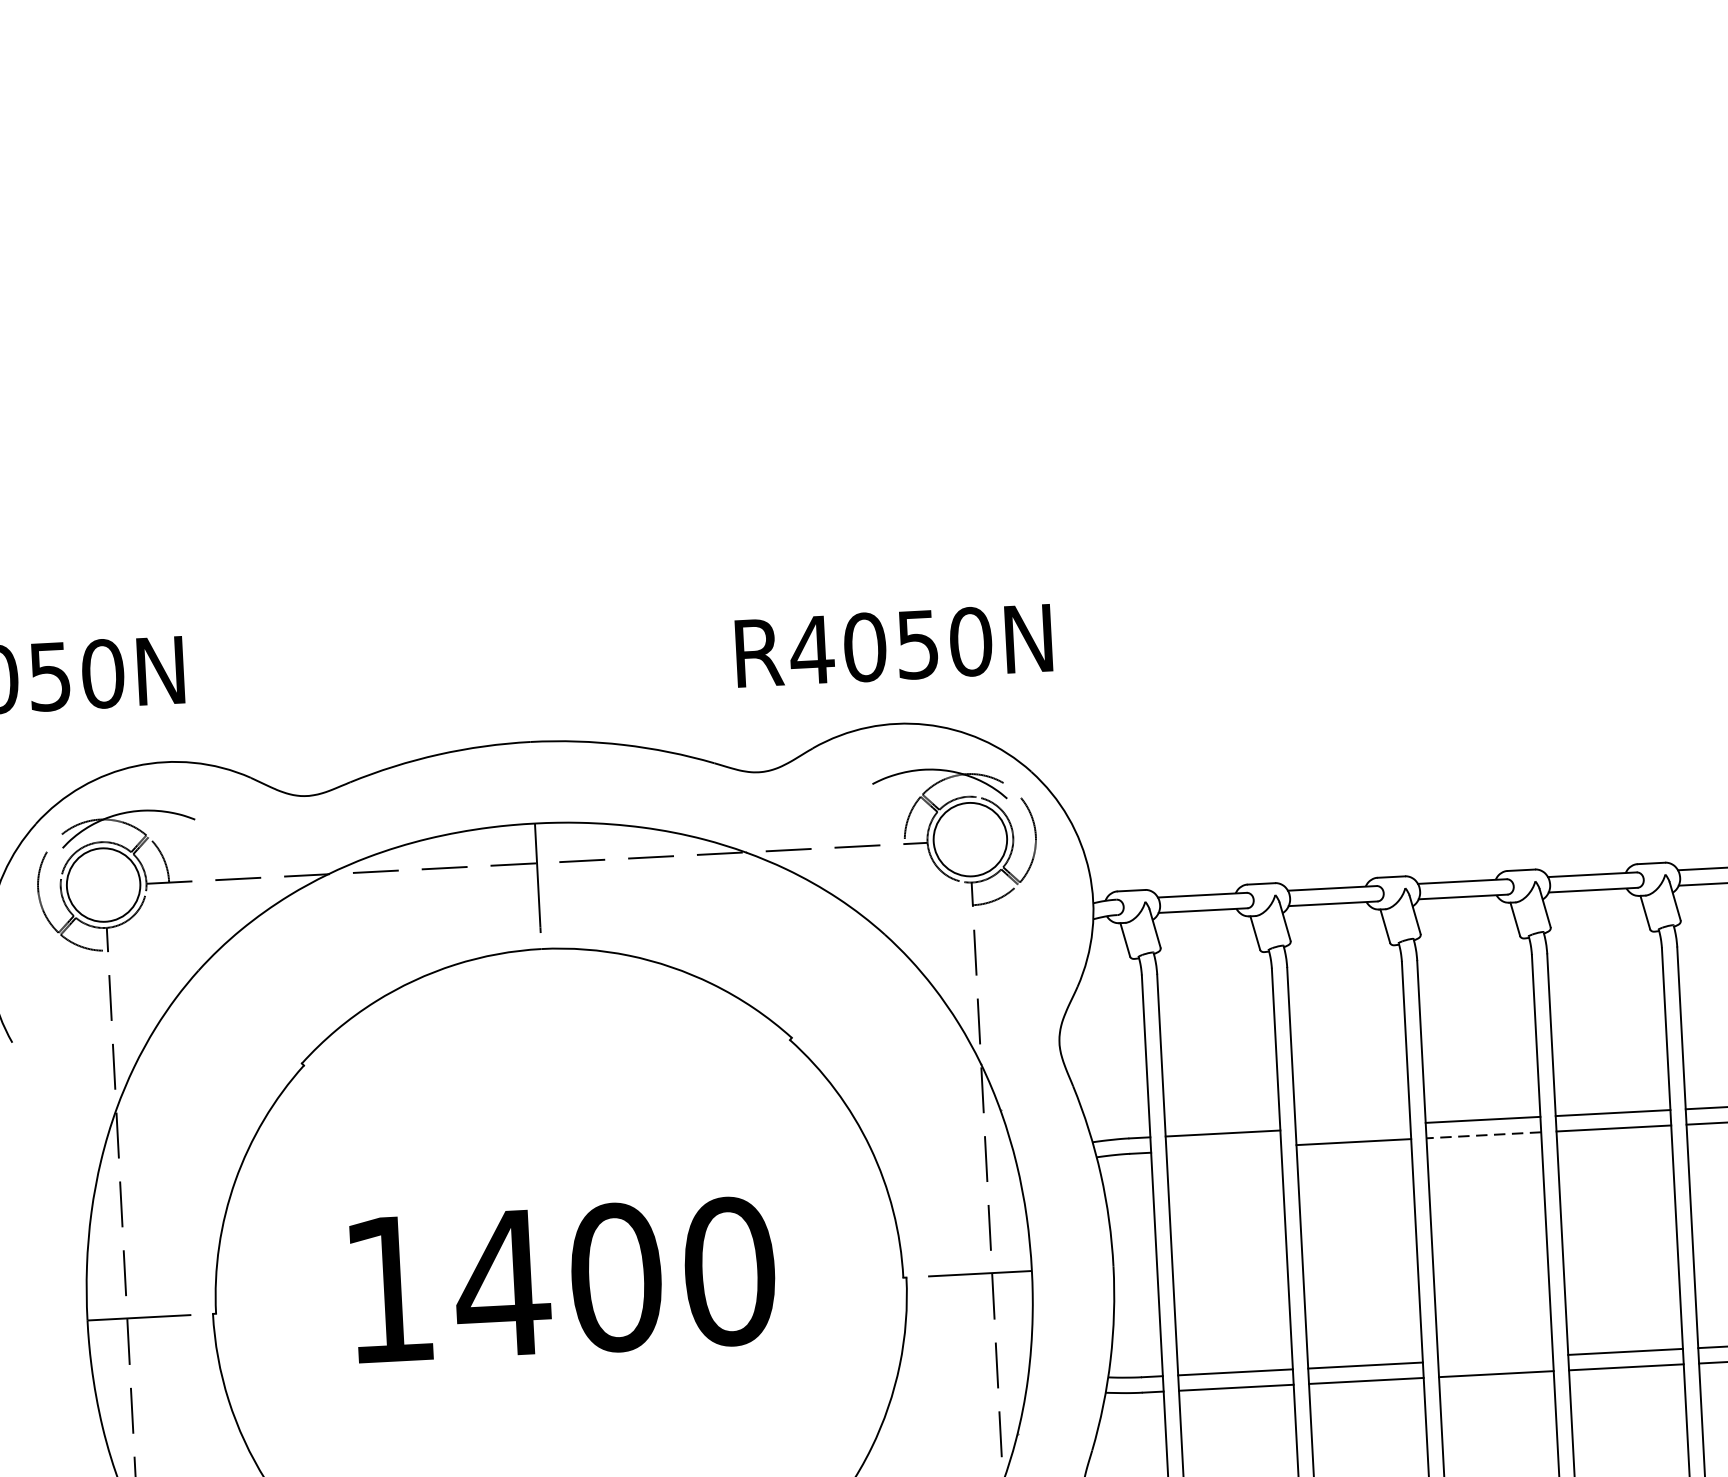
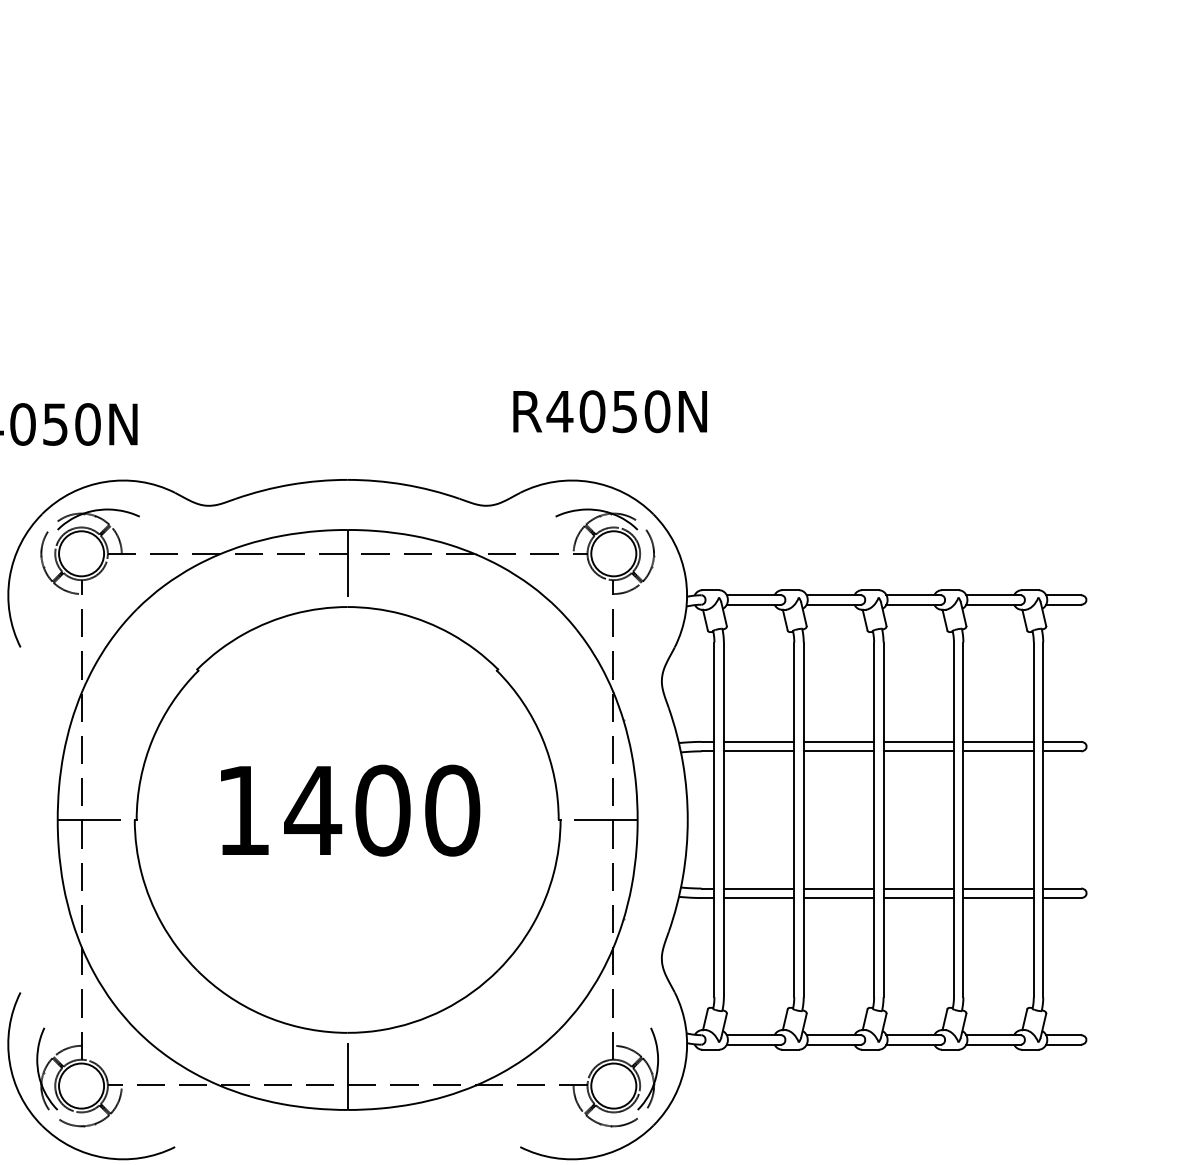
text: (892, 645) -> (609, 411), moved
line: (1352, 1126) -> (838, 741), added
line: (1483, 1135) -> (918, 751), dashed -> solid
line: (1222, 1149) -> (758, 751), added
line: (1495, 1358) -> (918, 888), added

